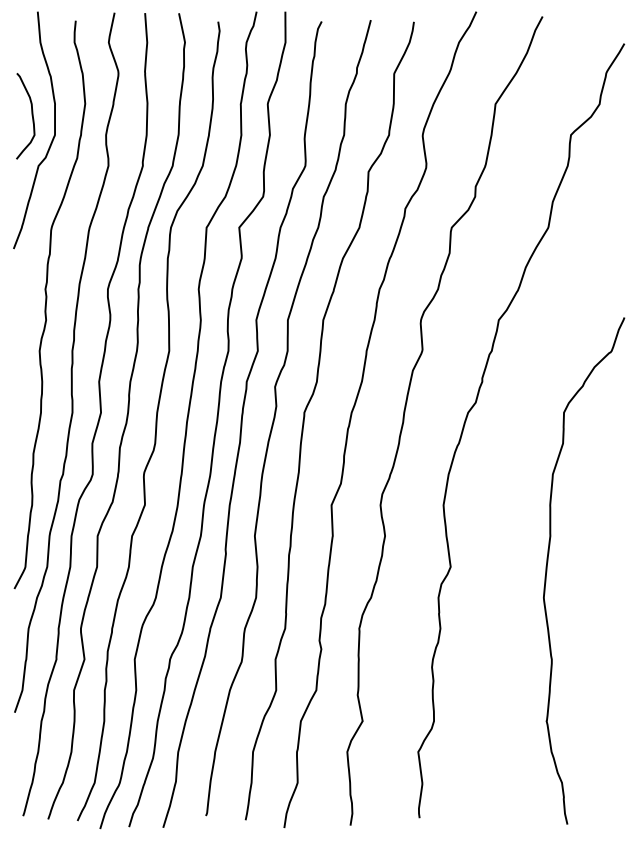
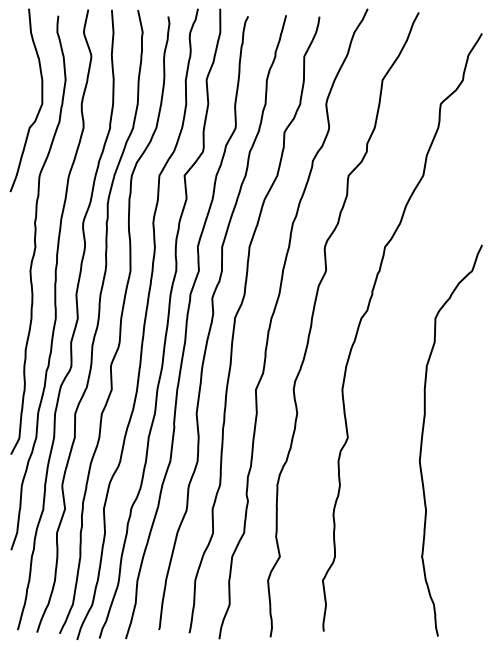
curve: (31, 115) -> (24, 88), removed

